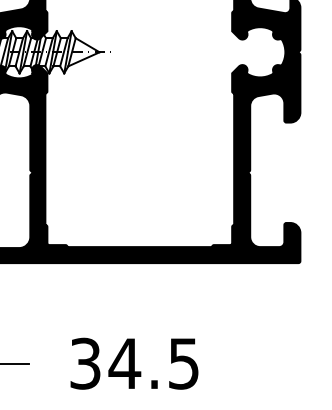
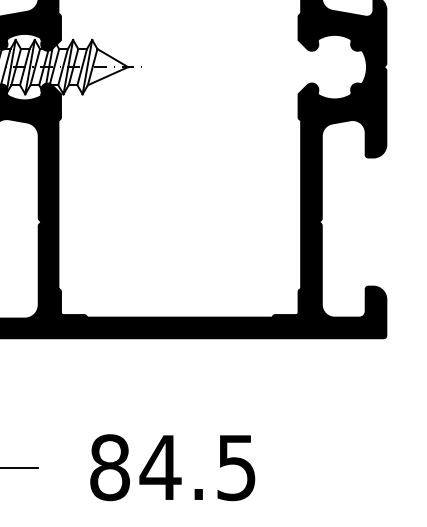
text: (85, 363) -> (109, 467), 34.5 -> 84.5

